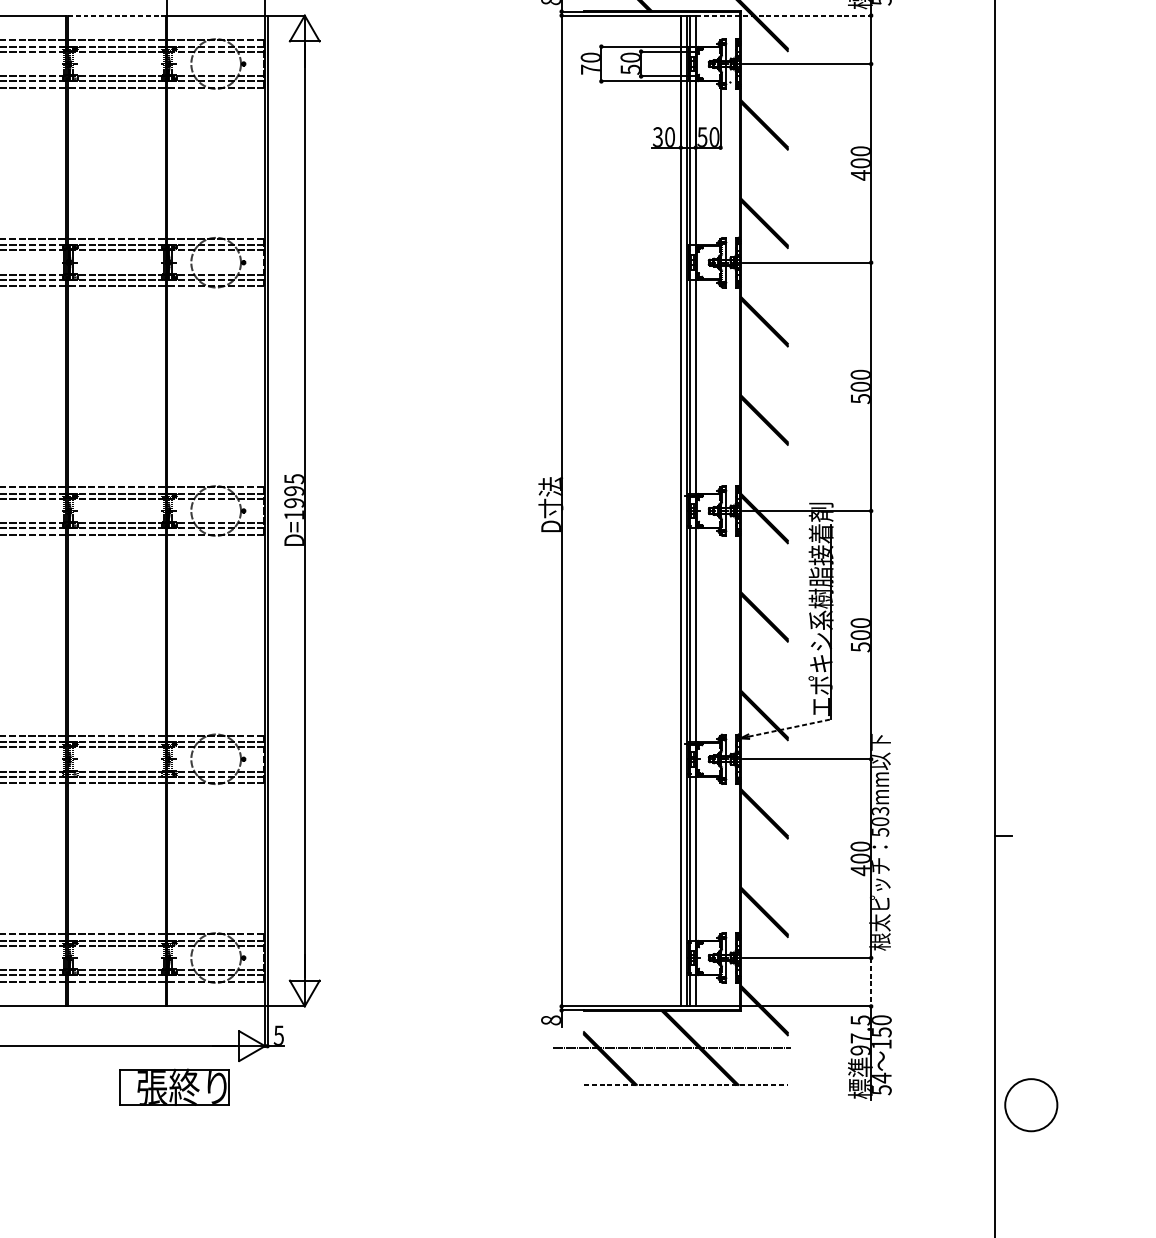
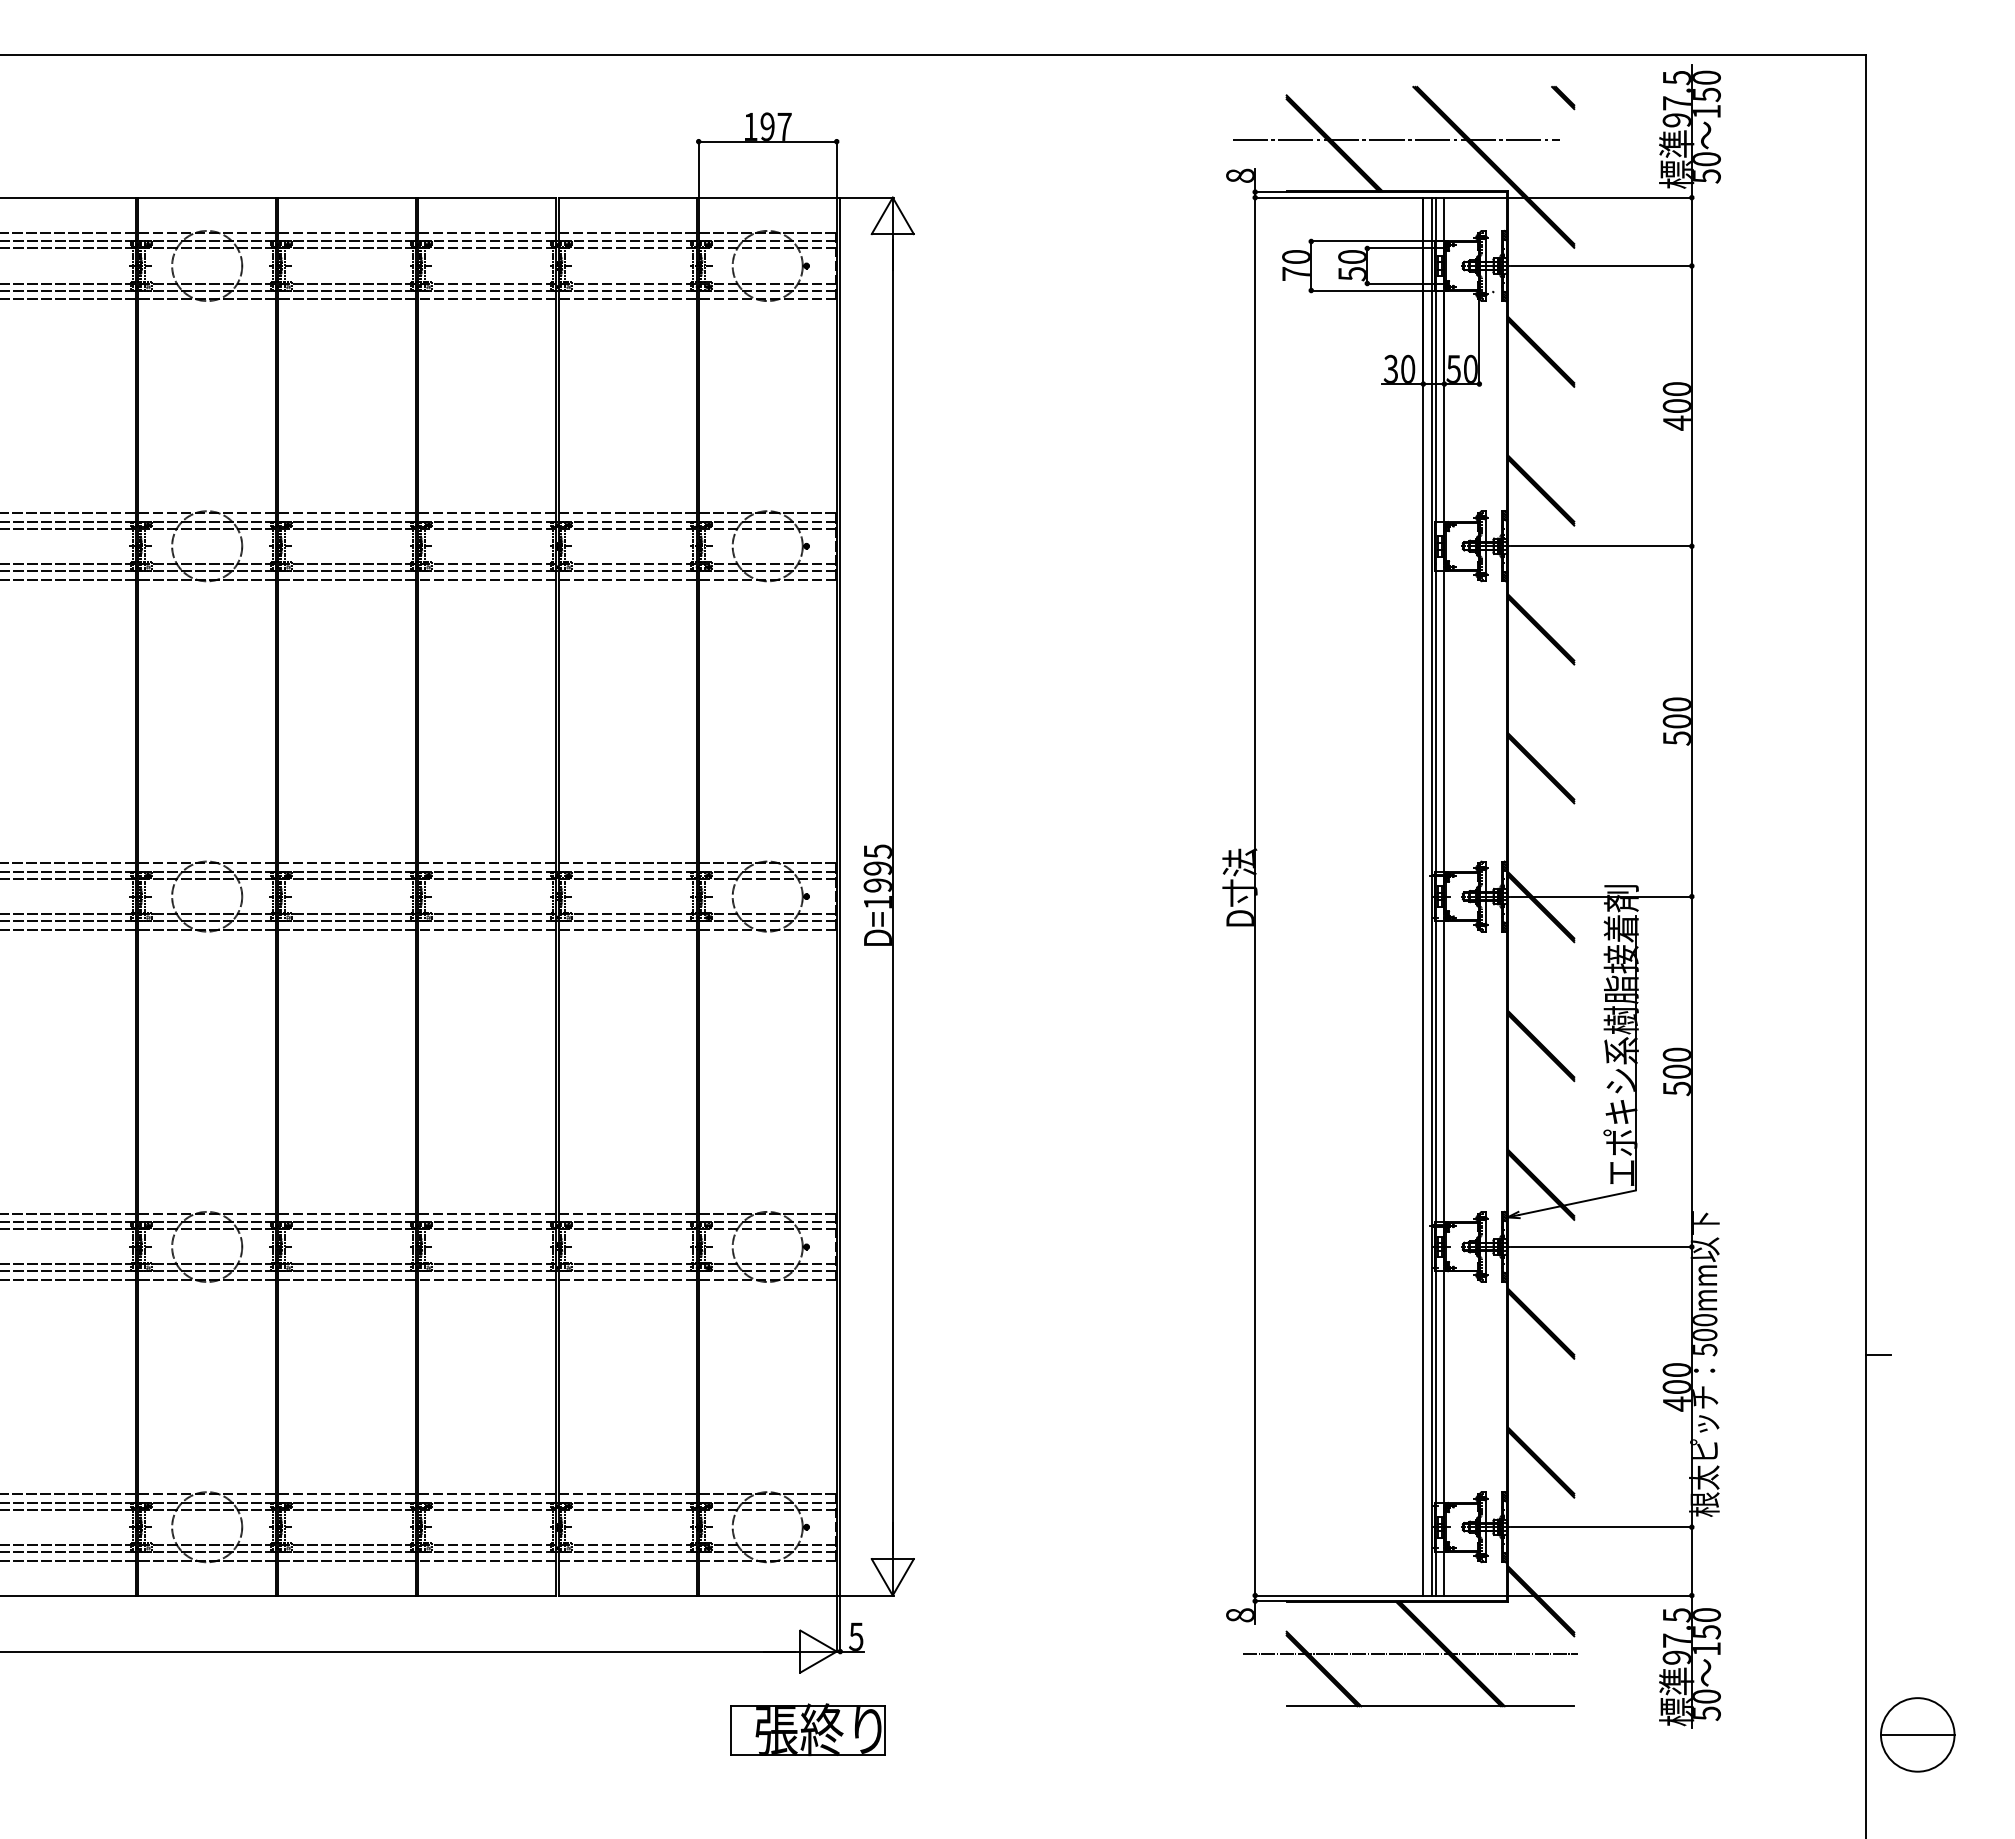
line: (117, 15) -> (628, 197), dashed -> solid
line: (783, 15) -> (1568, 197), dashed -> solid
line: (790, 727) -> (1577, 1202), dashed -> solid
text: (880, 811) -> (1705, 1320), 503mm -> 500mm
line: (870, 982) -> (1691, 1561), dashed -> solid
text: (881, 1077) -> (1706, 1696), 54 -> 50
line: (685, 1085) -> (1430, 1706), dashed -> solid
part: (174, 1087) -> (807, 1729), moved
line: (1031, 1104) -> (1917, 1734), added

